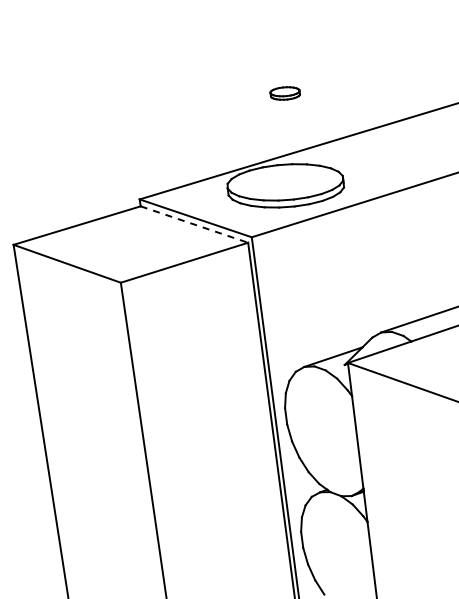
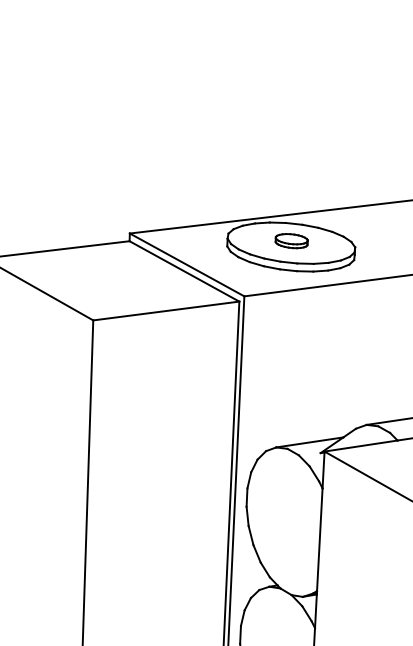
part: (284, 93) -> (290, 240), moved
line: (194, 224) -> (184, 271), dashed -> solid

